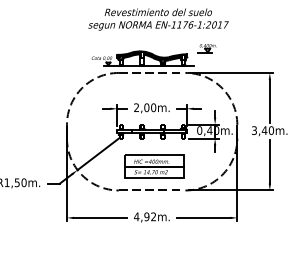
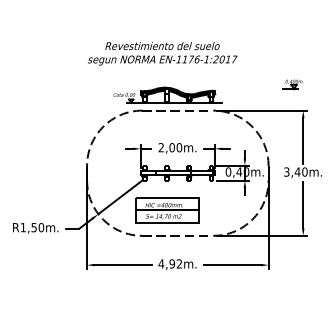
text: (158, 19) -> (162, 53), moved
part: (206, 48) -> (292, 84), moved
part: (154, 166) -> (167, 210), moved

